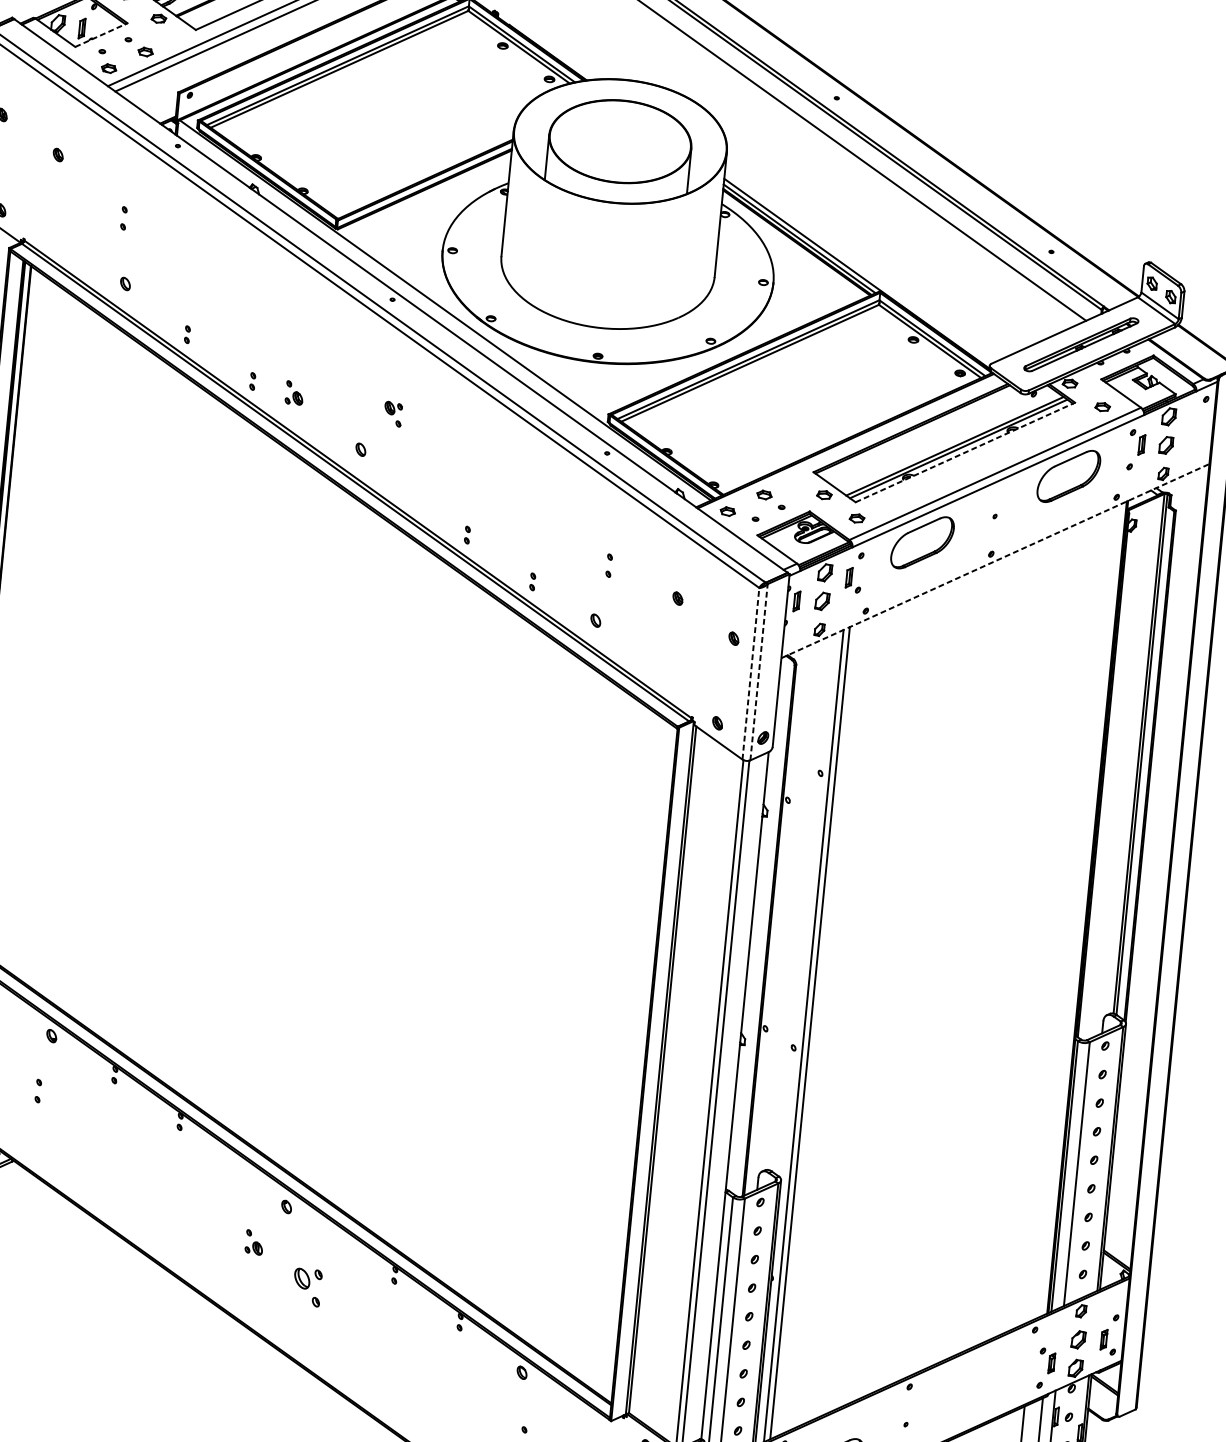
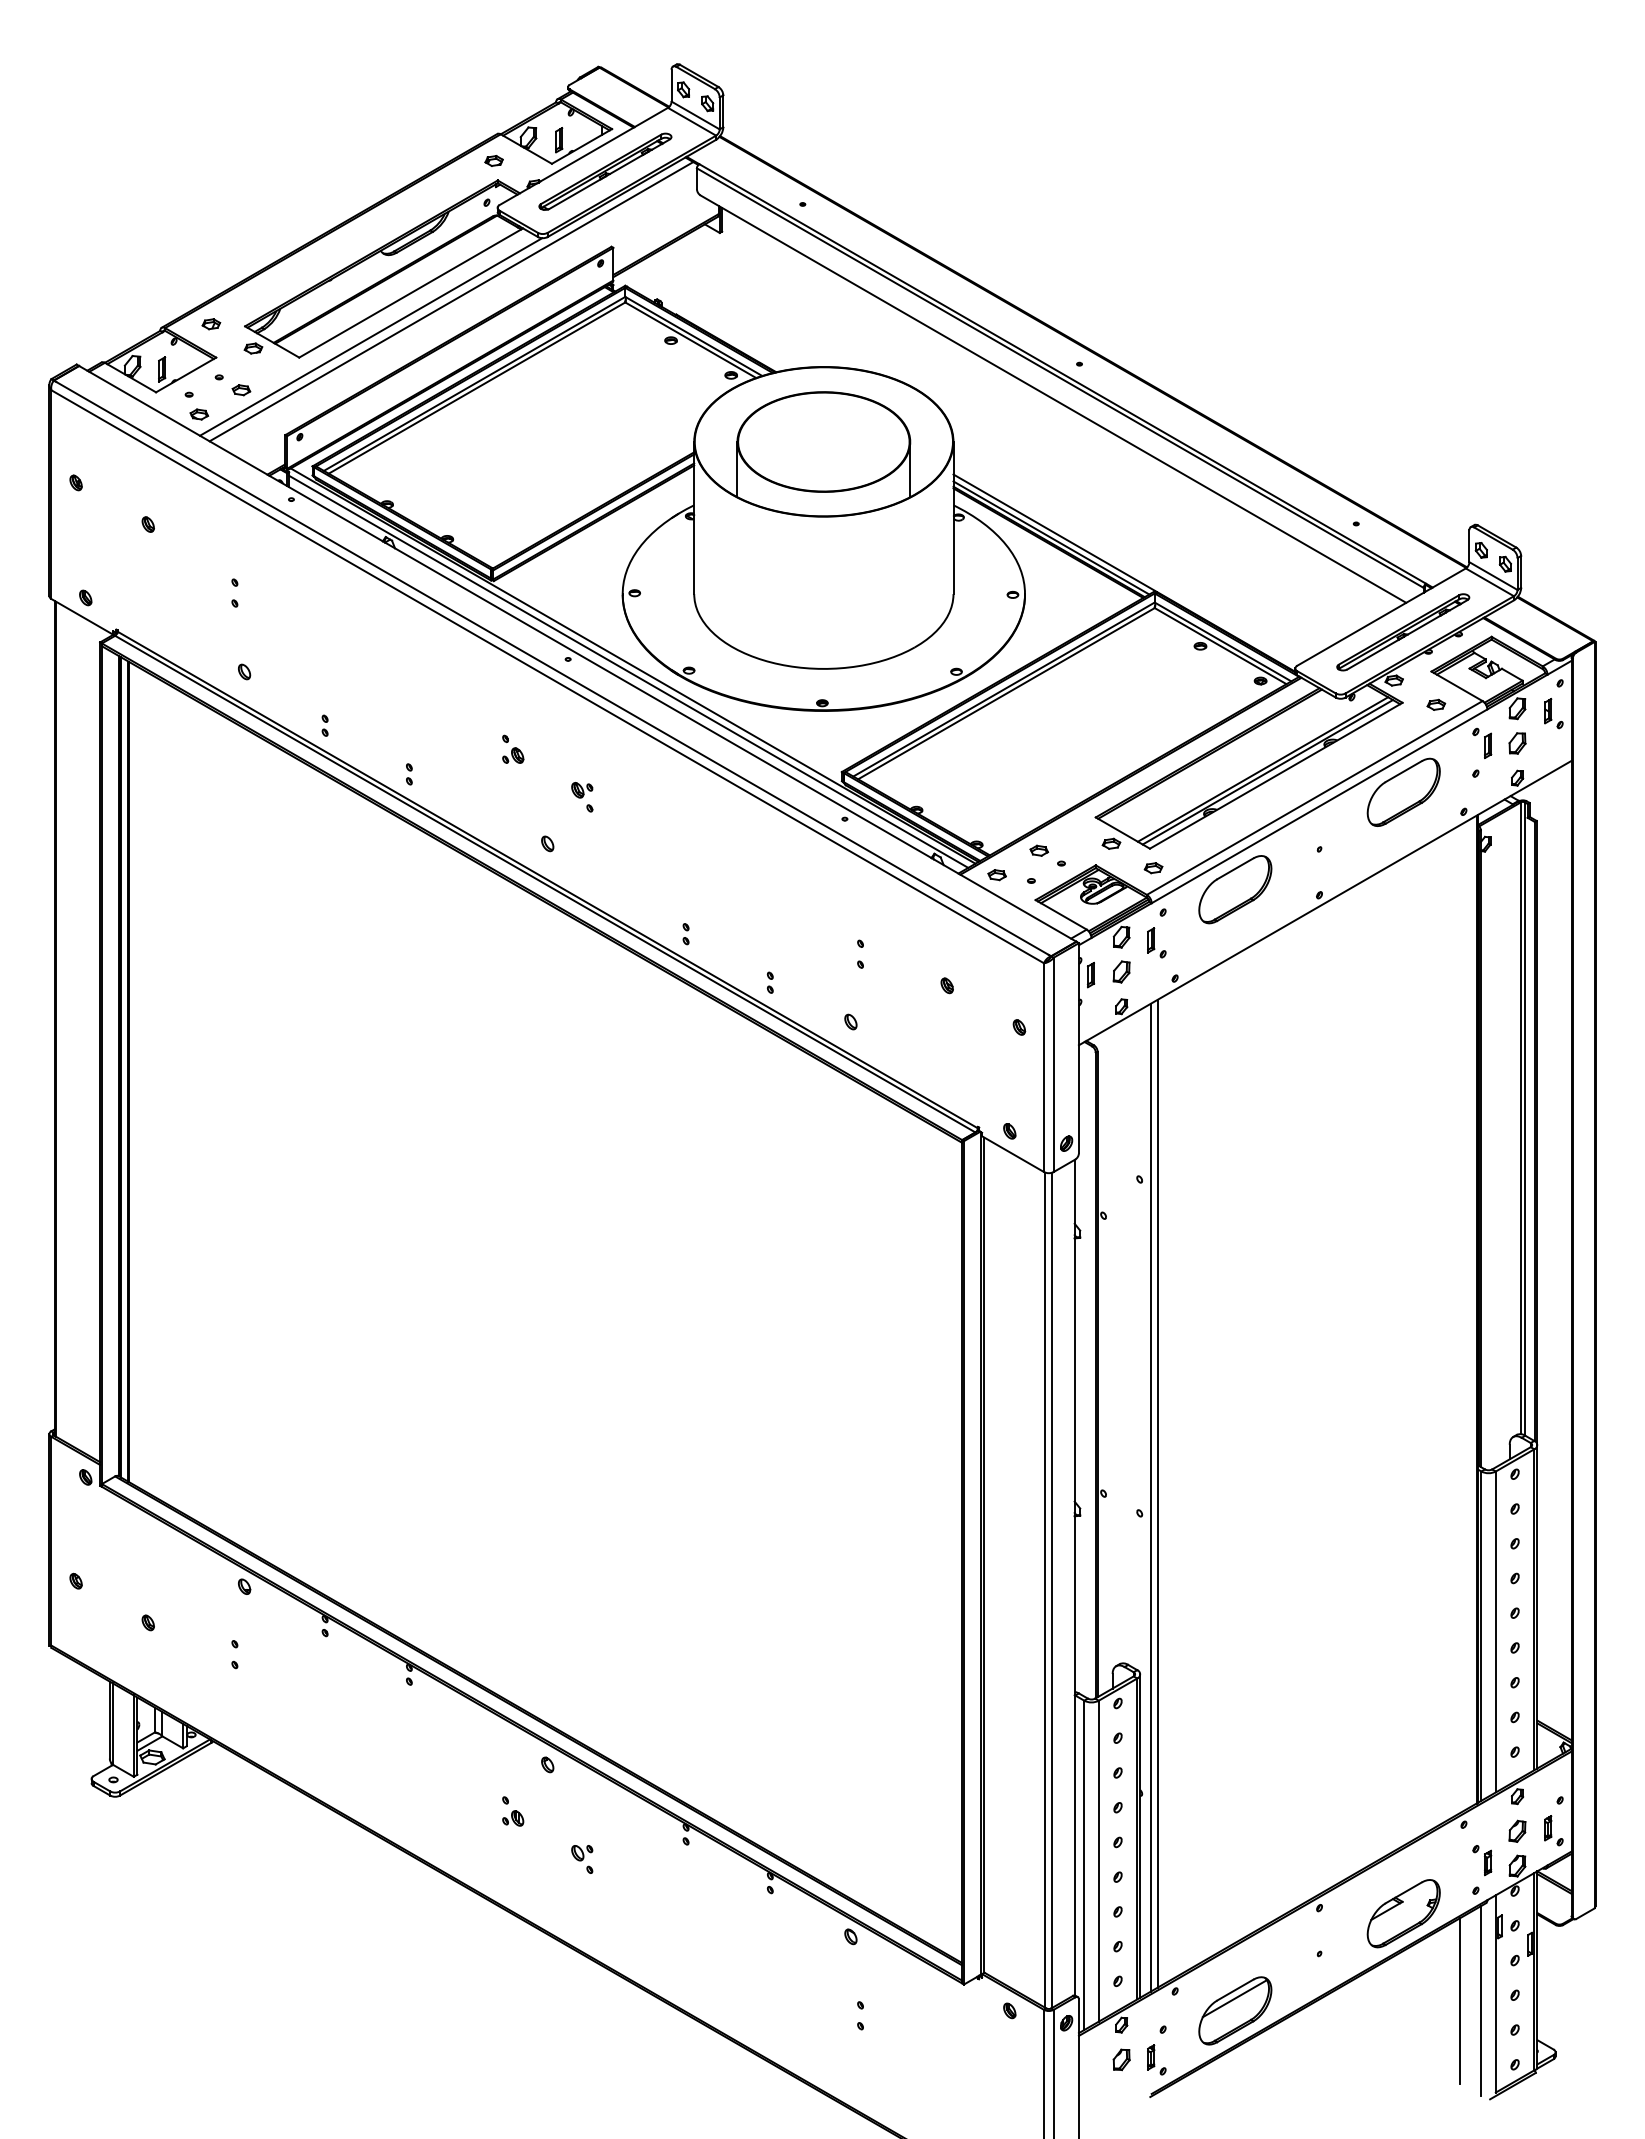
line: (101, 34) -> (186, 374), dashed -> solid
line: (441, 314) -> (628, 671), added
part: (294, 392) -> (513, 748), moved
part: (1198, 423) -> (1553, 713), added
line: (965, 452) -> (1276, 775), dashed -> solid
line: (995, 560) -> (1325, 902), dashed -> solid
line: (758, 671) -> (1053, 1064), dashed -> solid
line: (751, 673) -> (1044, 1067), dashed -> solid
part: (307, 1287) -> (582, 1859), size x0.62
part: (978, 1398) -> (1403, 1913), added

